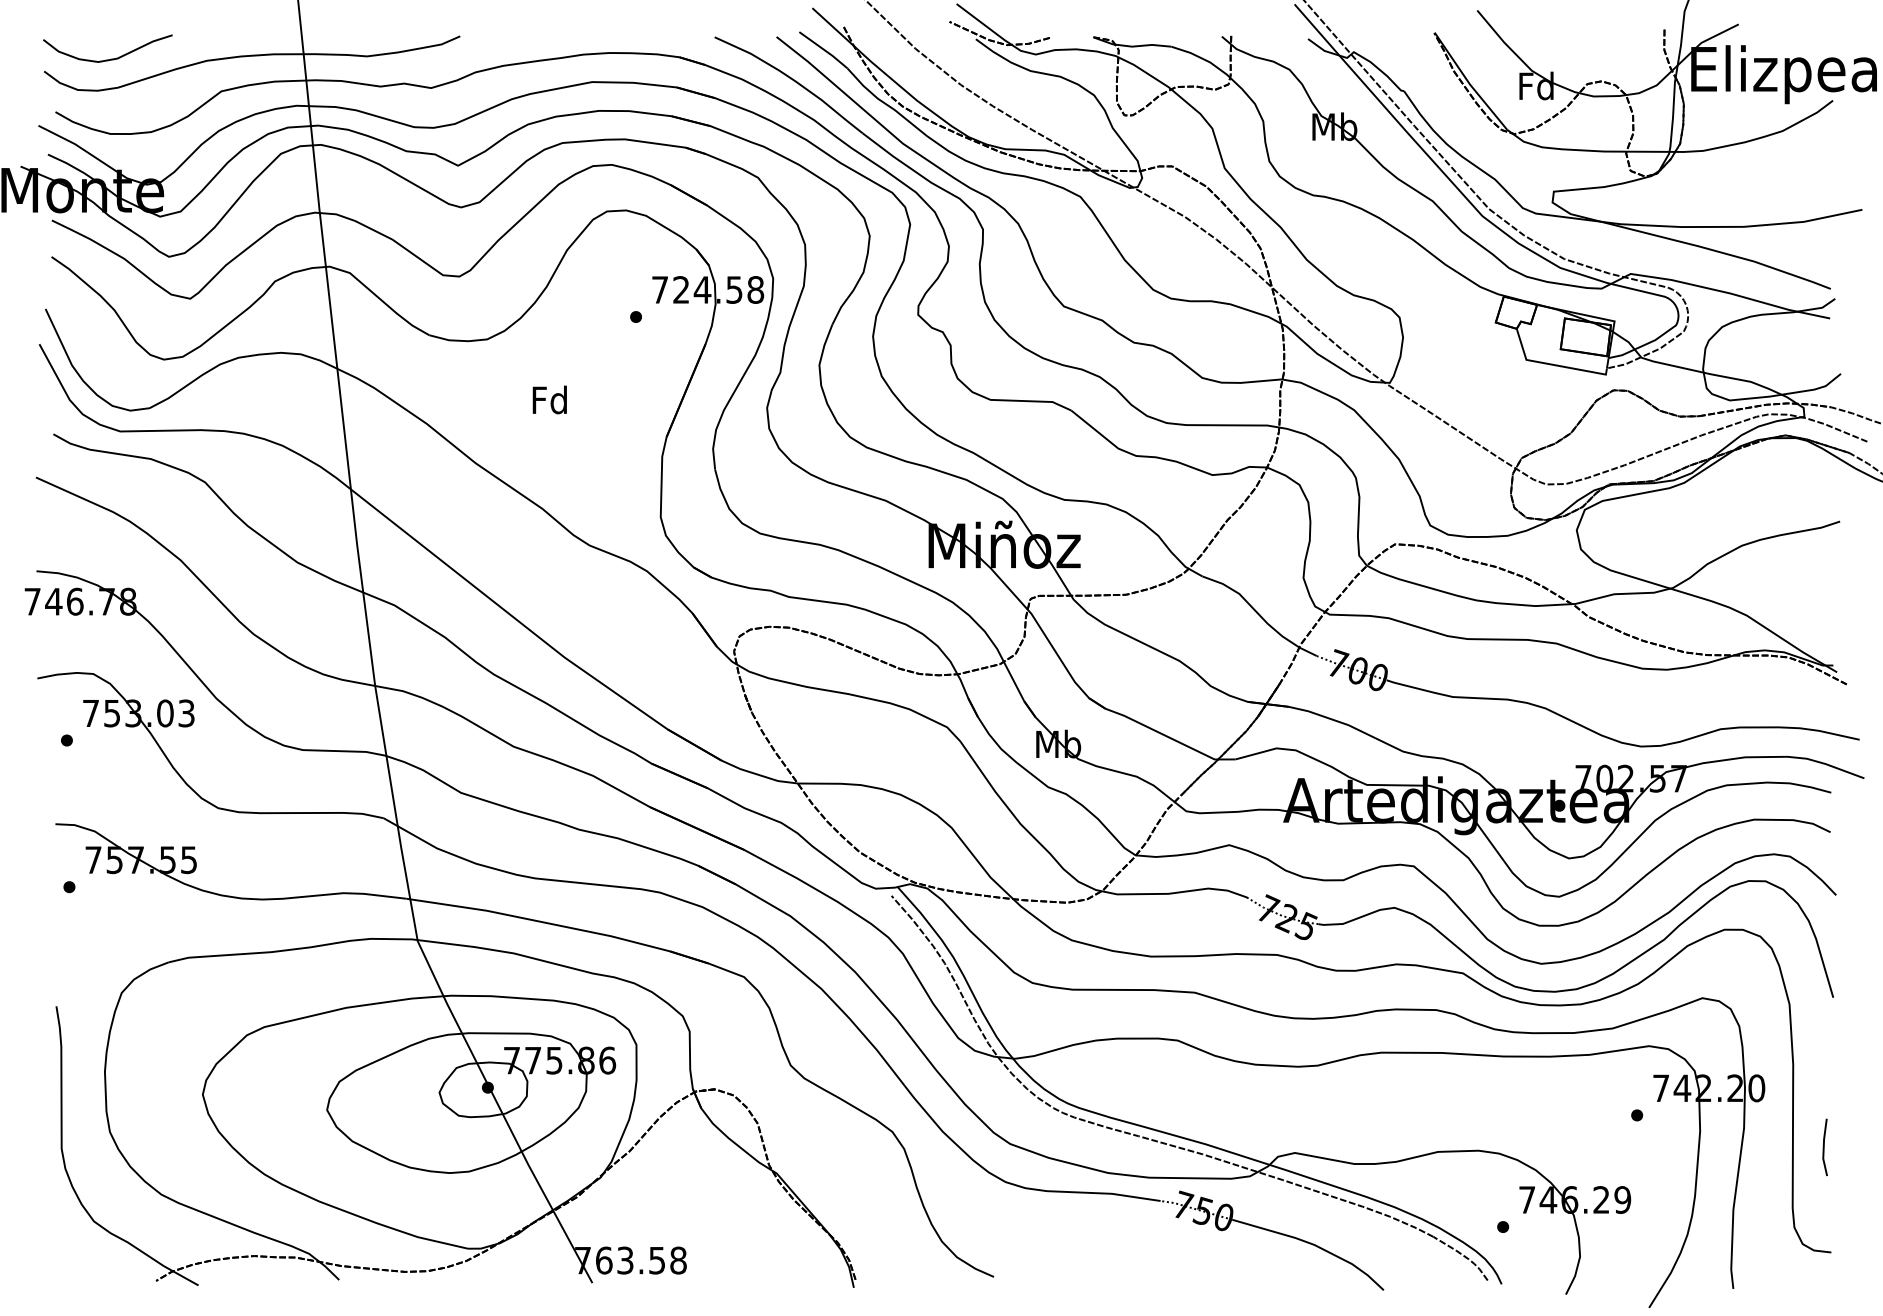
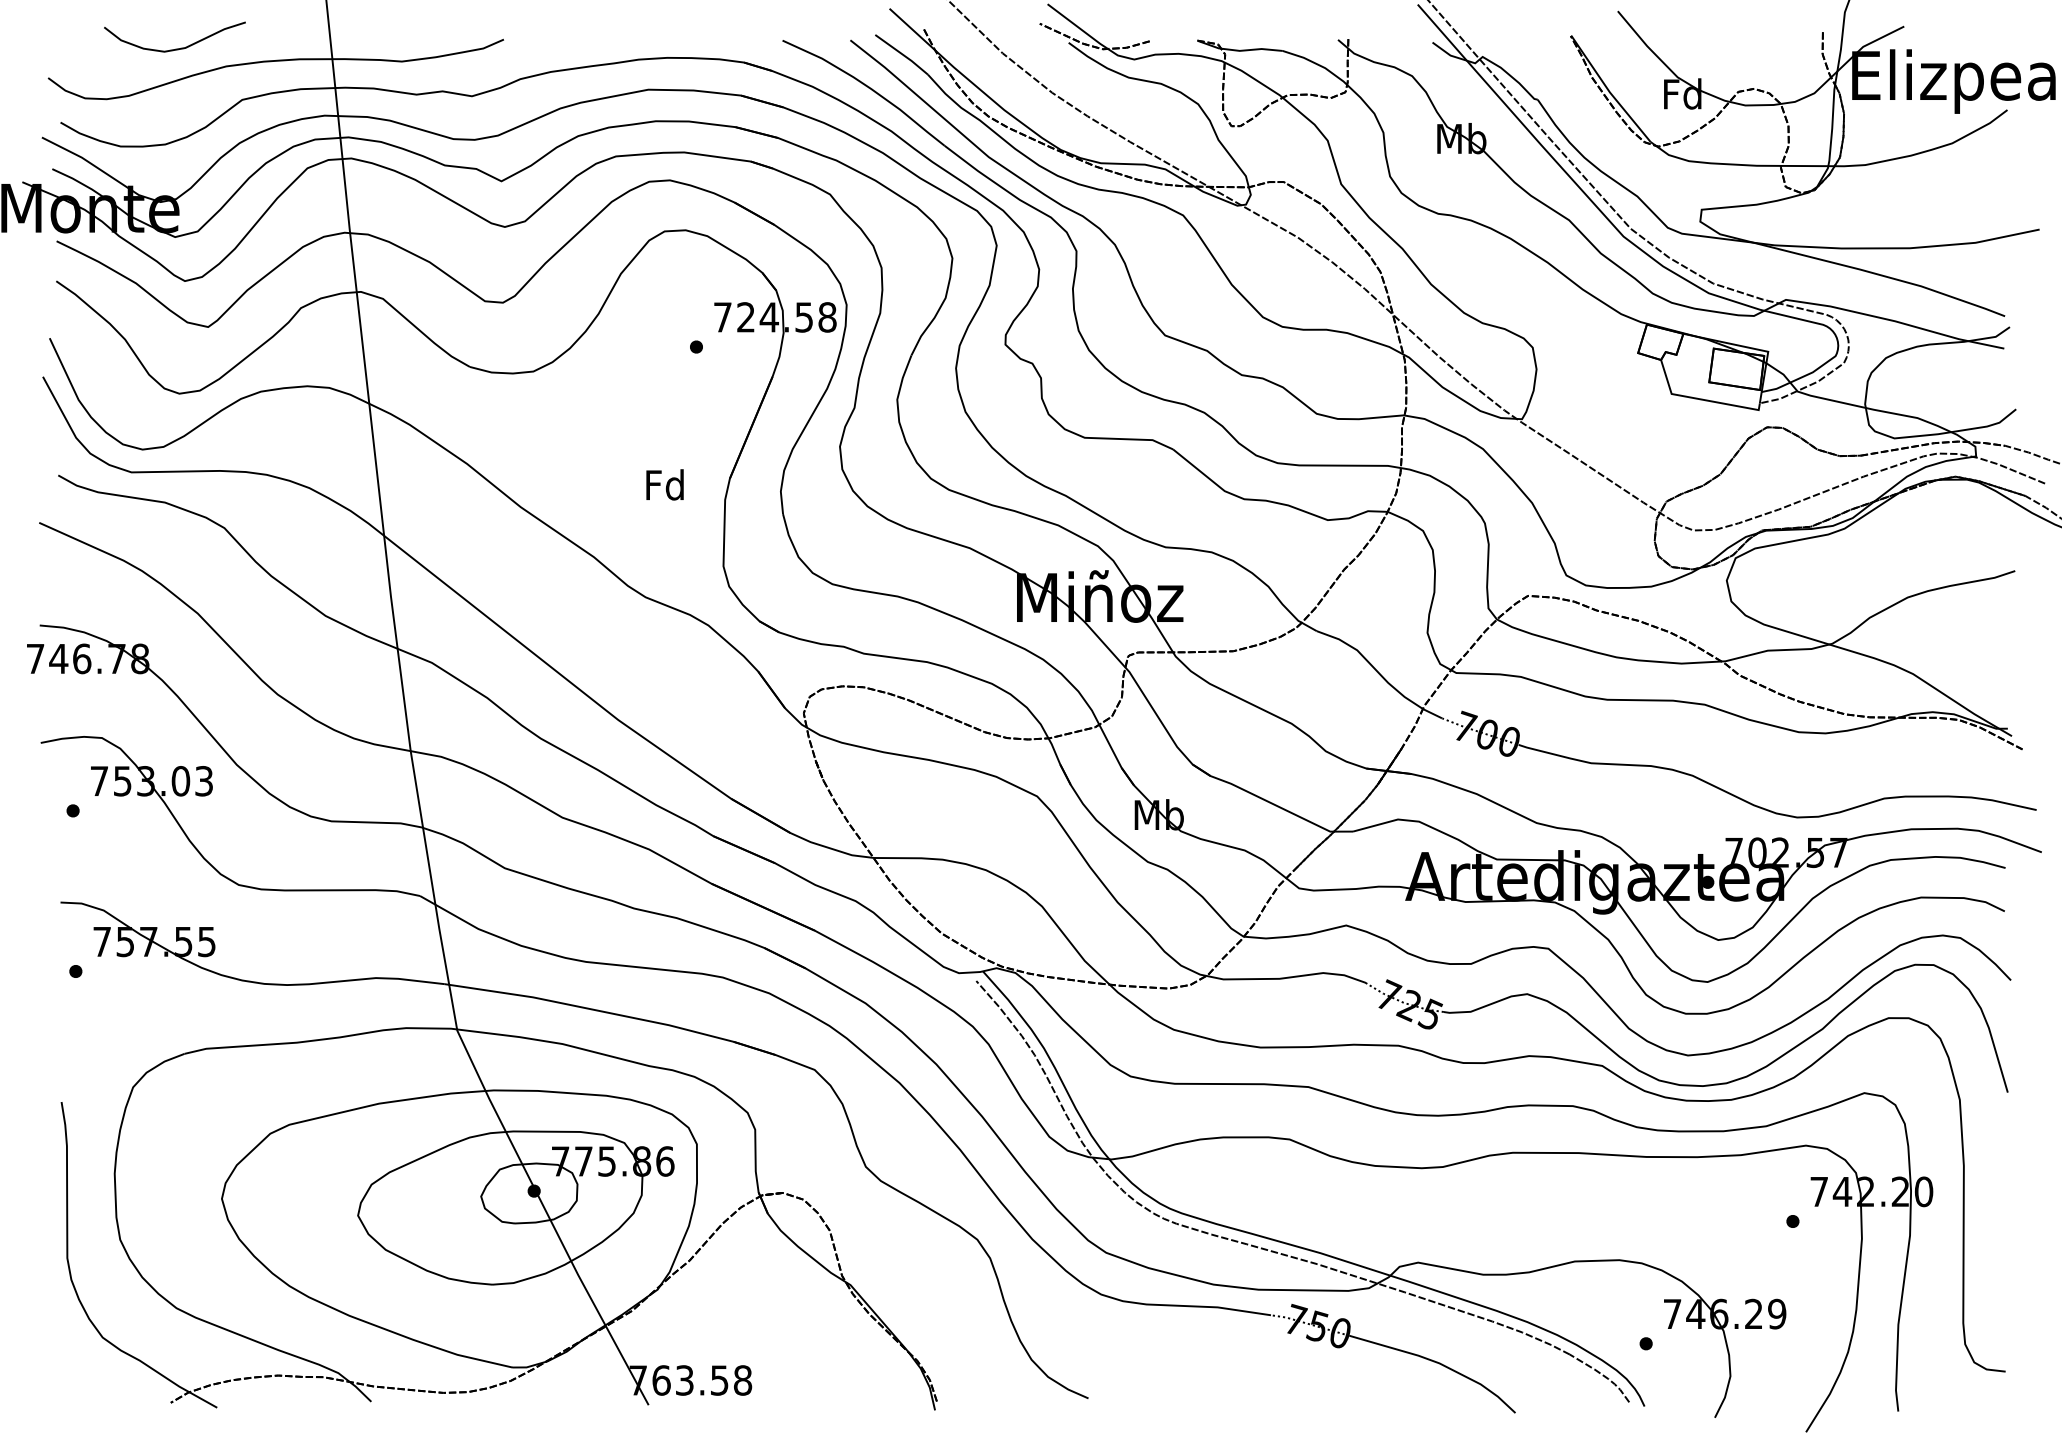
curve: (108, 59) -> (175, 48), moved
text: (549, 399) -> (664, 484), moved
line: (1824, 1147) -> (1998, 1256), removed

